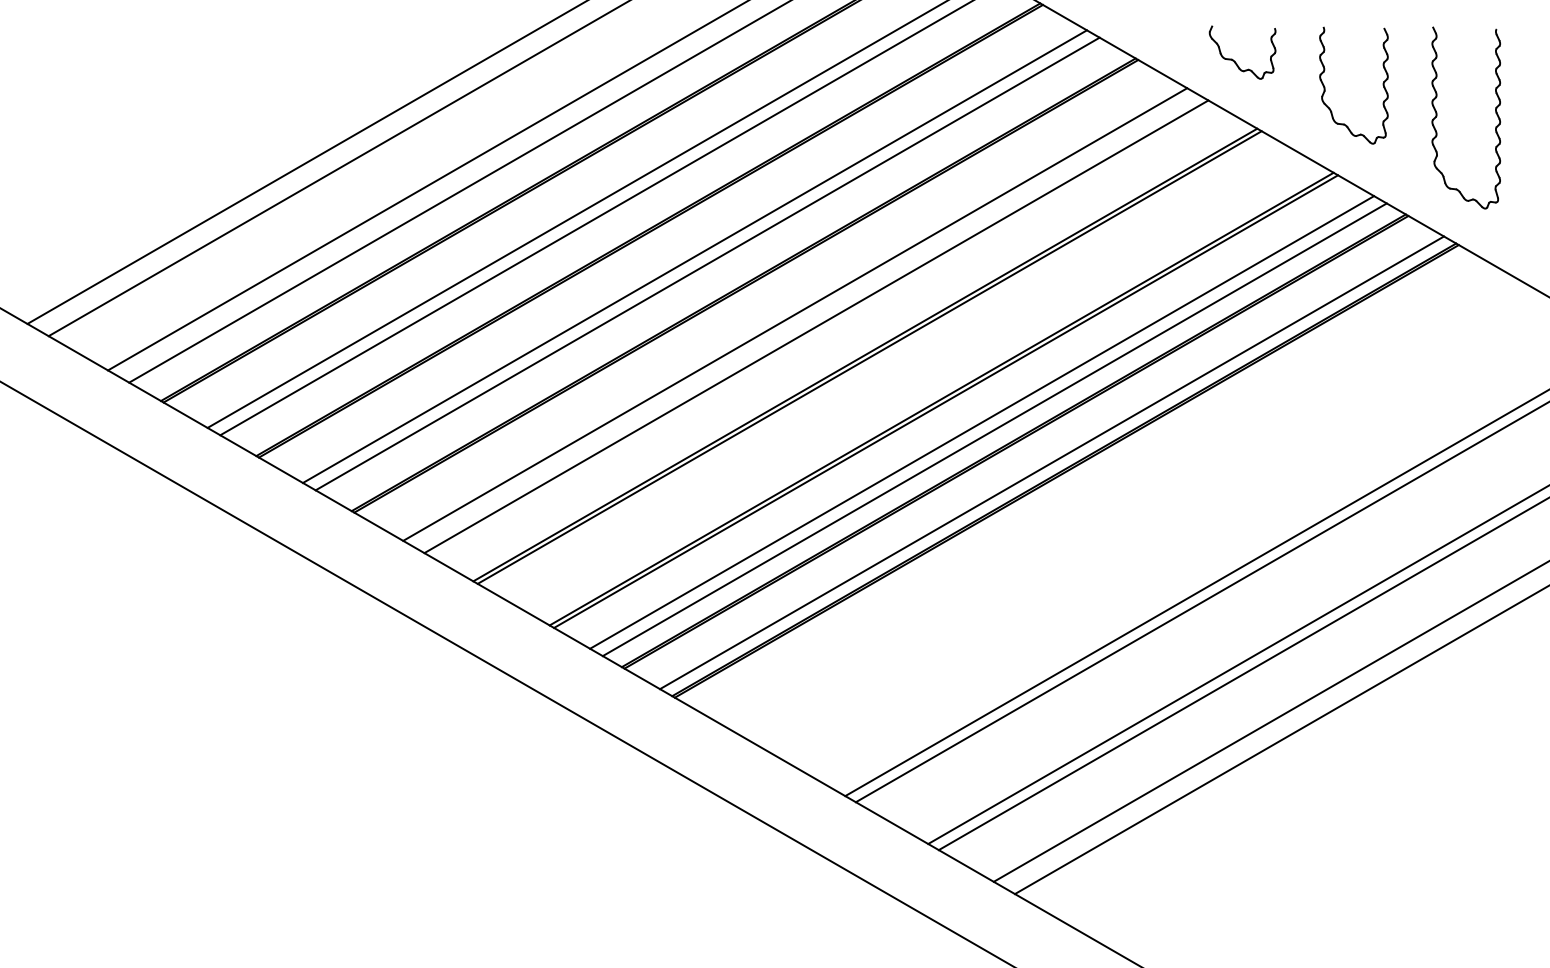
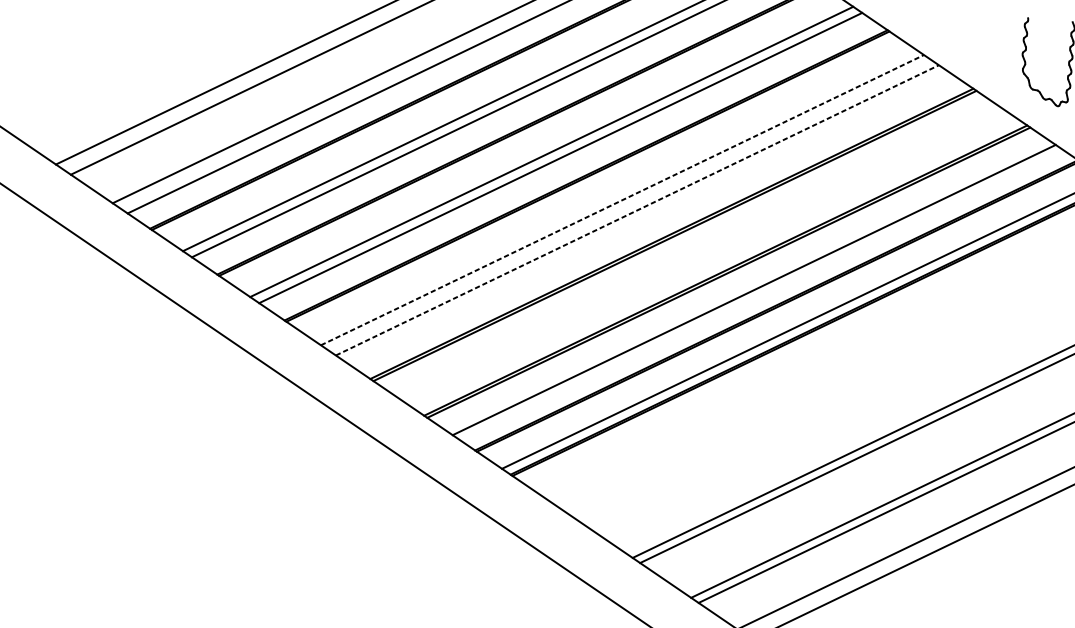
part: (1234, 60) -> (960, 37), removed
line: (795, 314) -> (622, 200), solid -> dashed
line: (816, 326) -> (637, 210), solid -> dashed
line: (994, 429) -> (763, 295), removed

